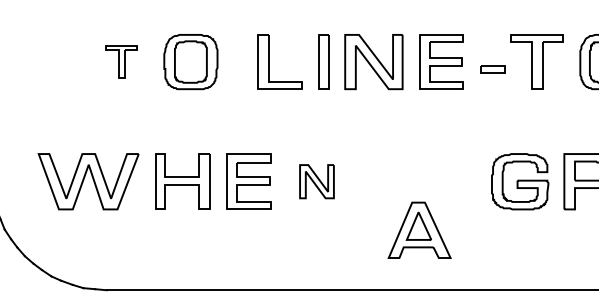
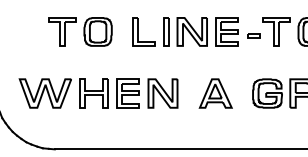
part: (121, 61) -> (62, 31), size x1.67
part: (316, 181) -> (162, 93), size x1.67
part: (419, 230) -> (215, 93), moved

